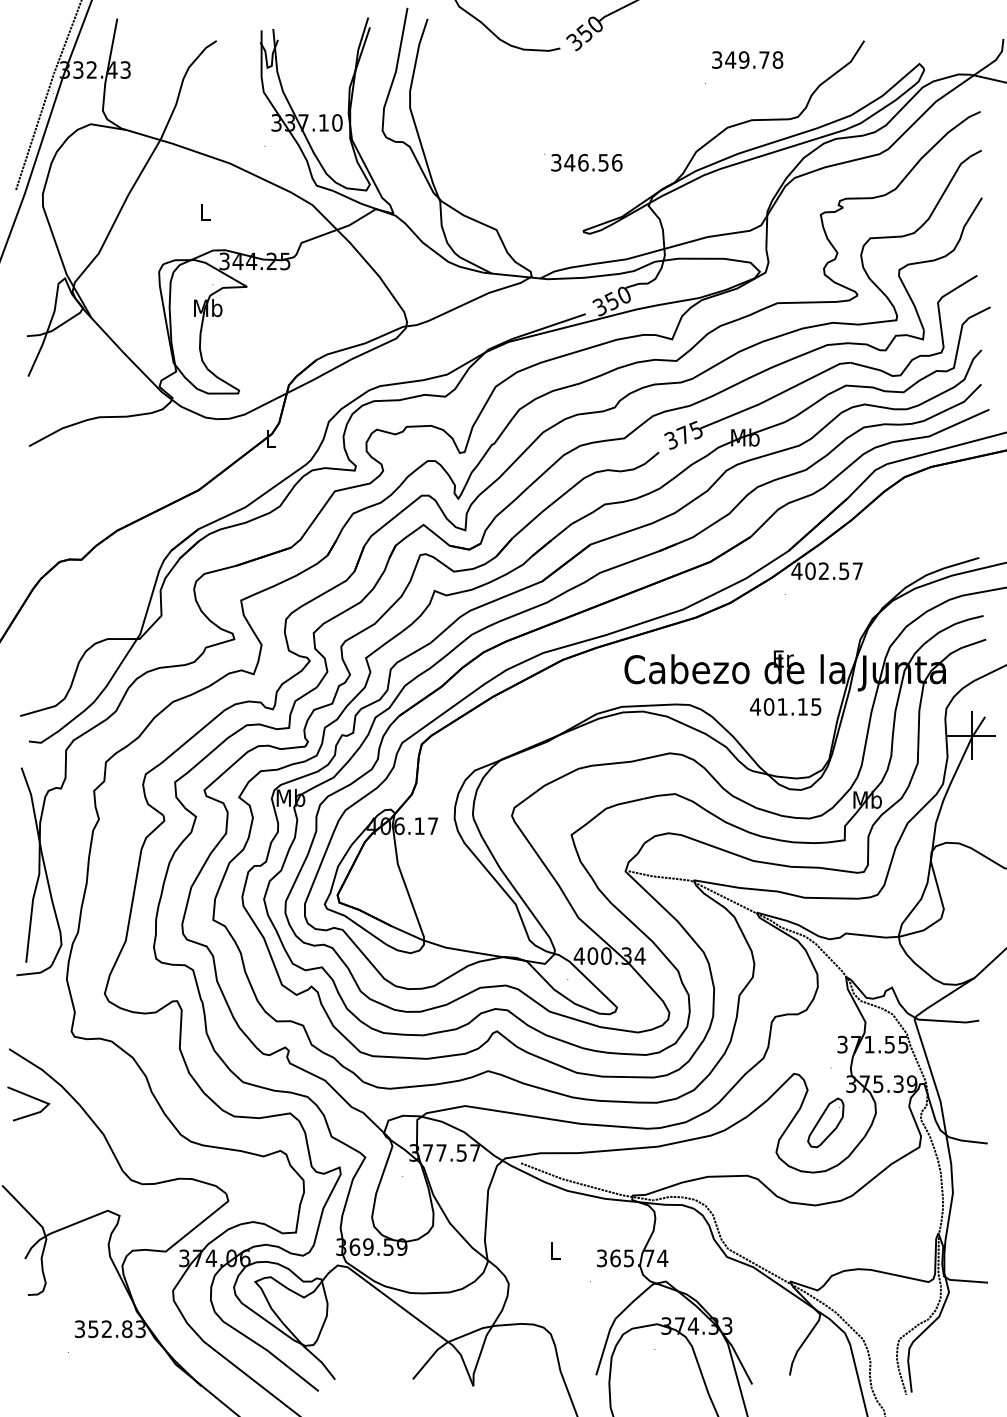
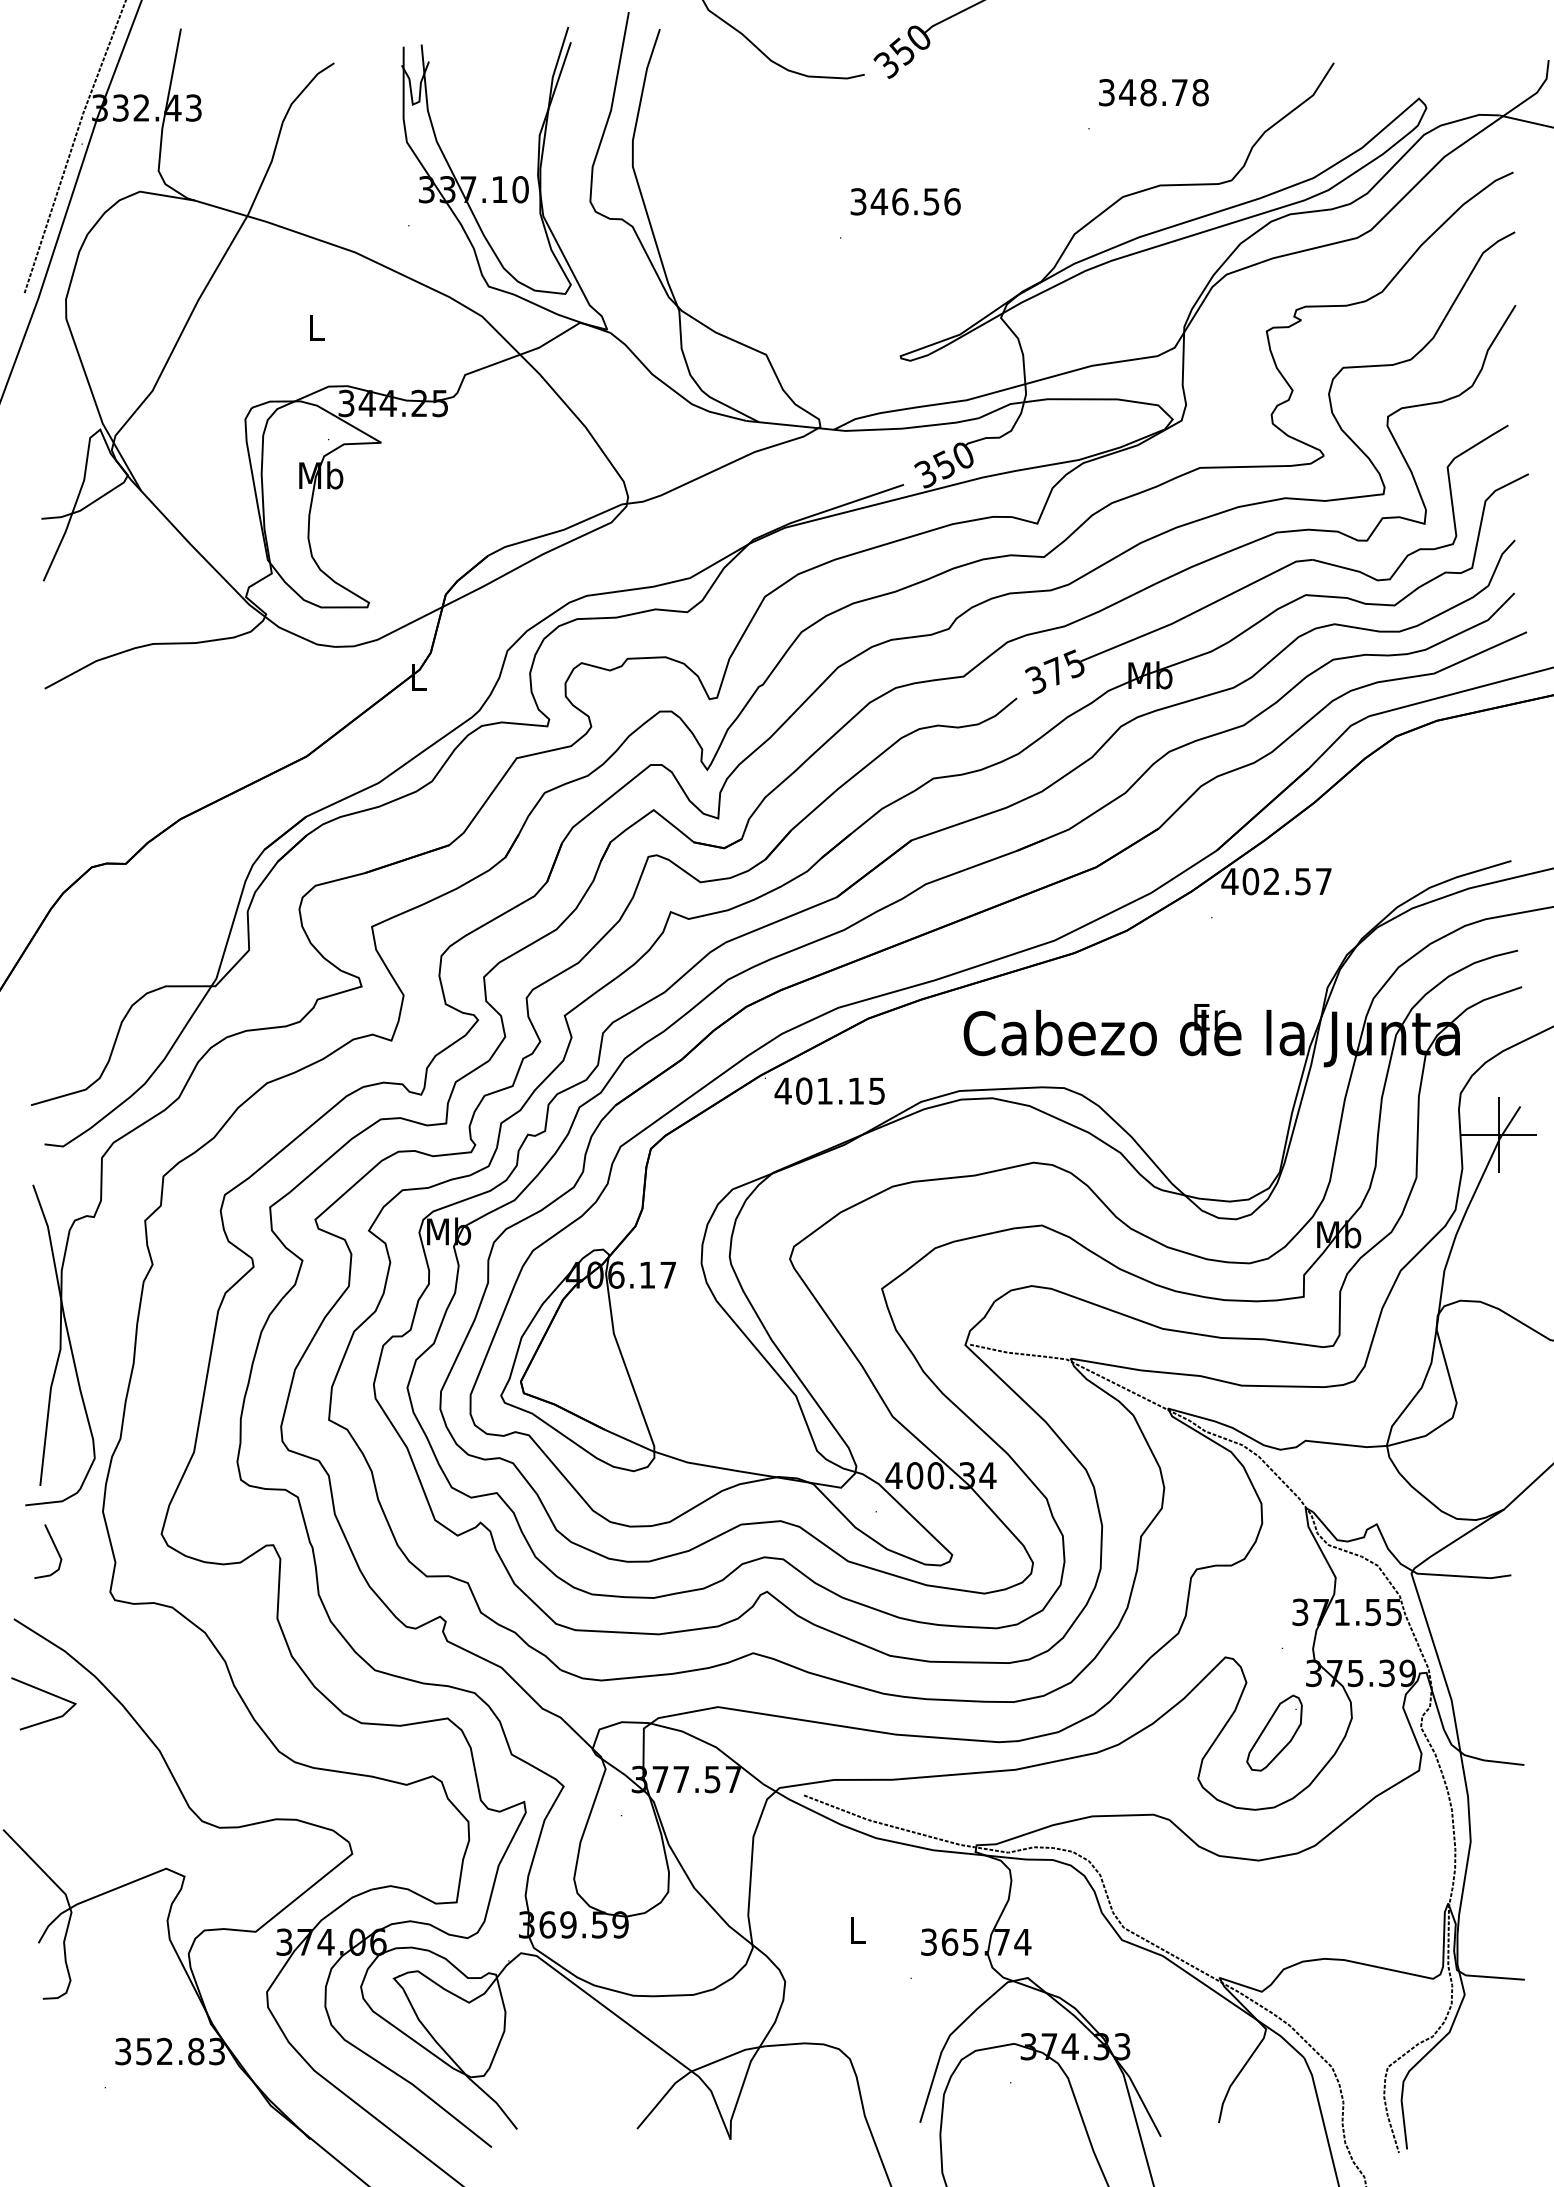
text: (743, 59) -> (1147, 91), 349.78 -> 348.78
text: (586, 162) -> (905, 201), moved
text: (785, 706) -> (829, 1090), moved
line: (35, 1003) -> (54, 1548), added

